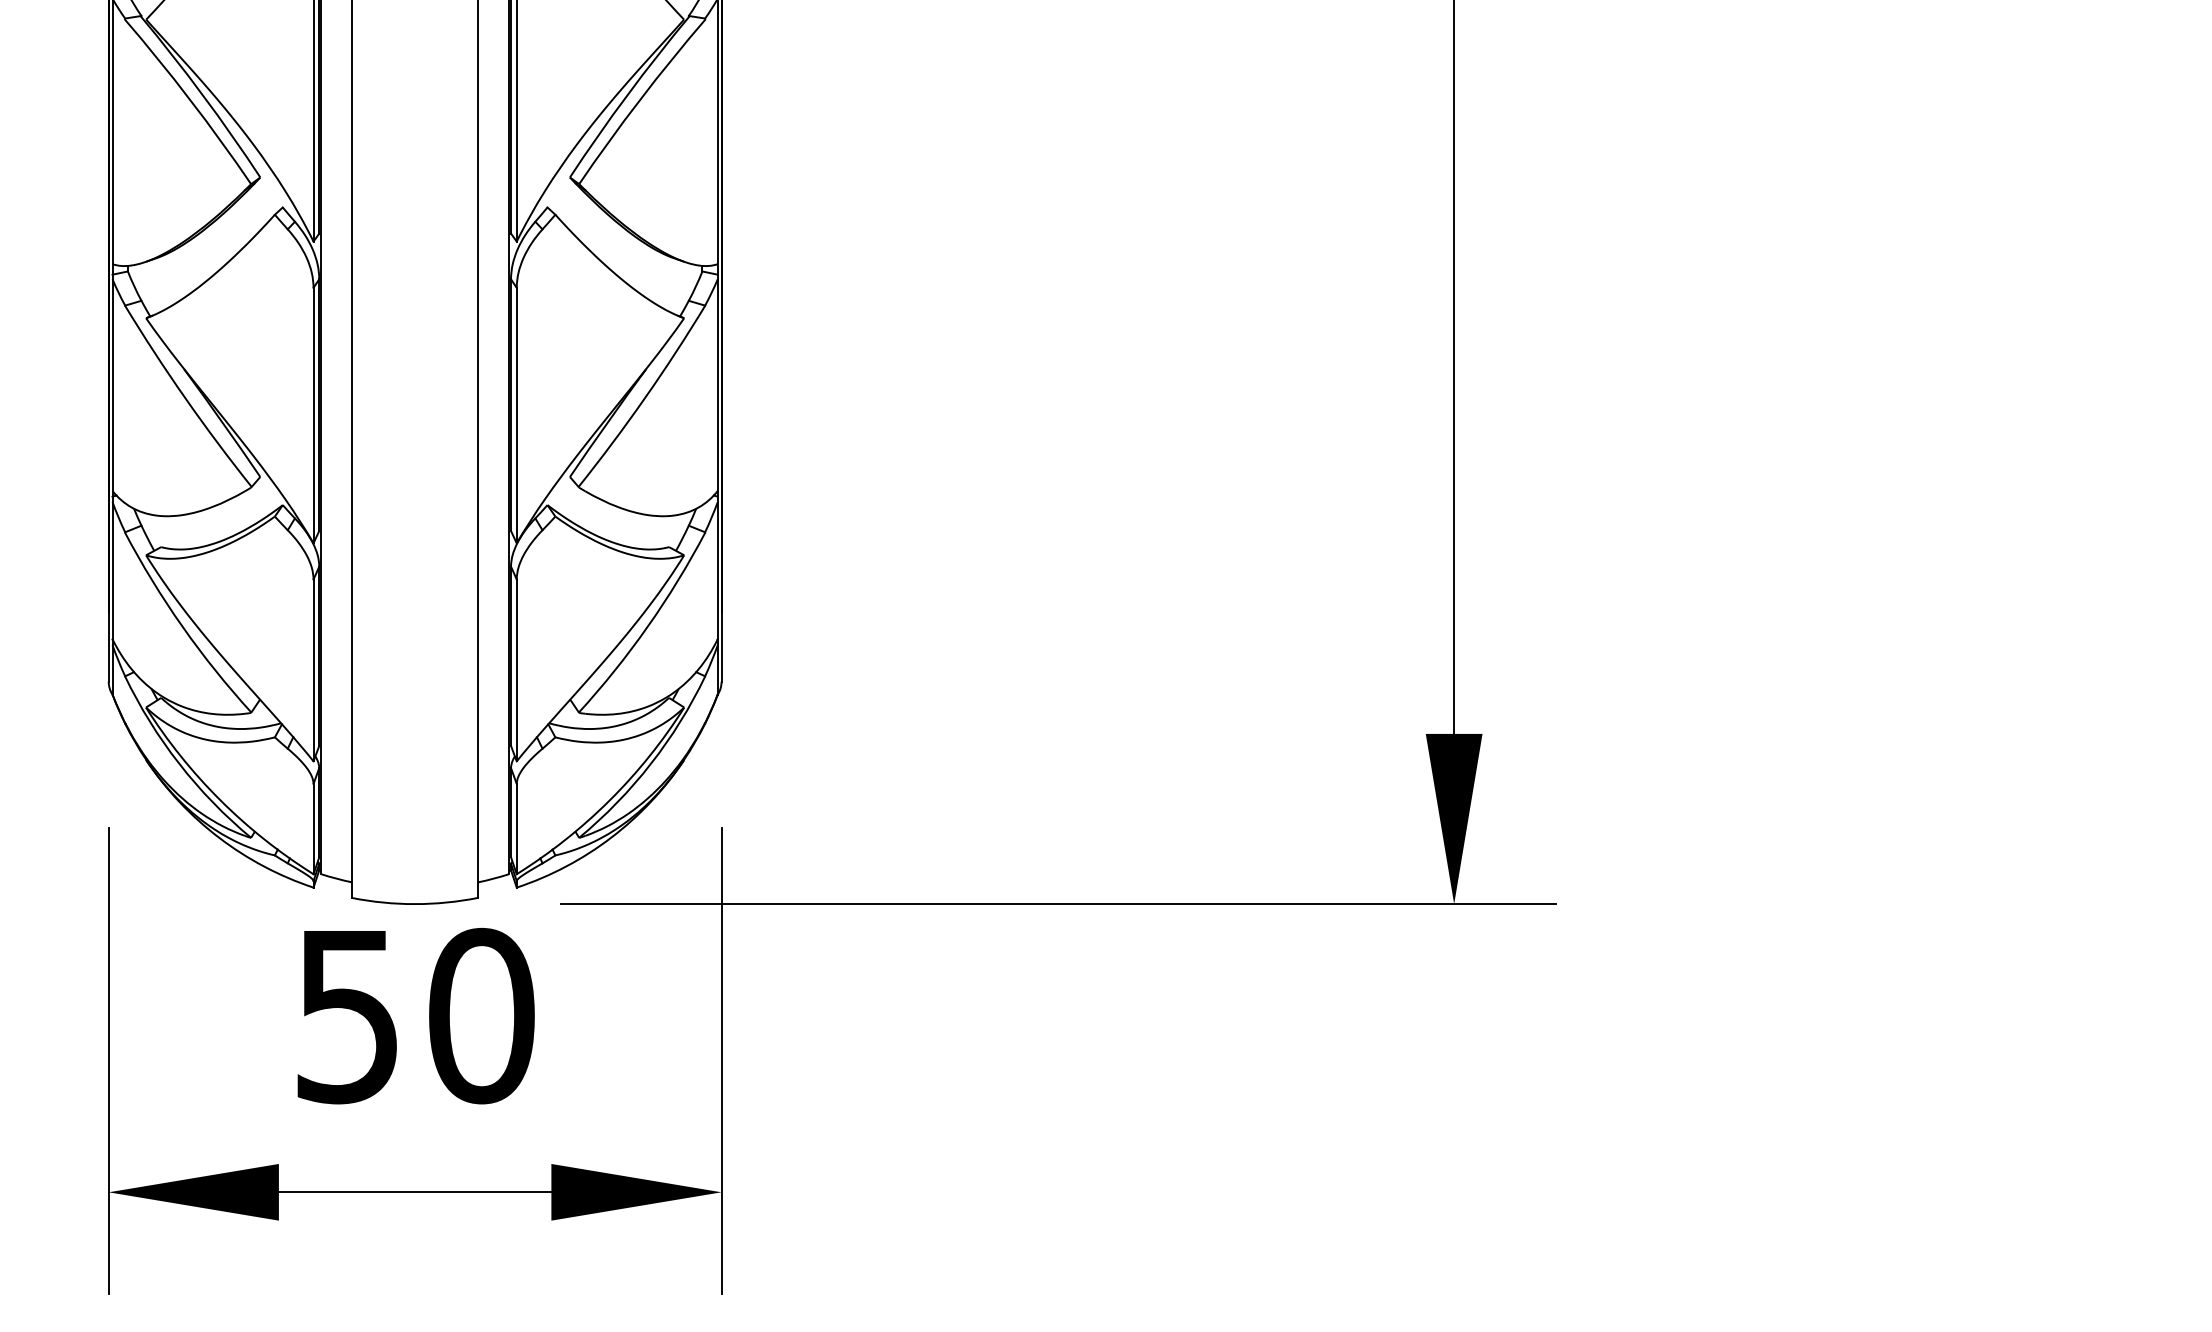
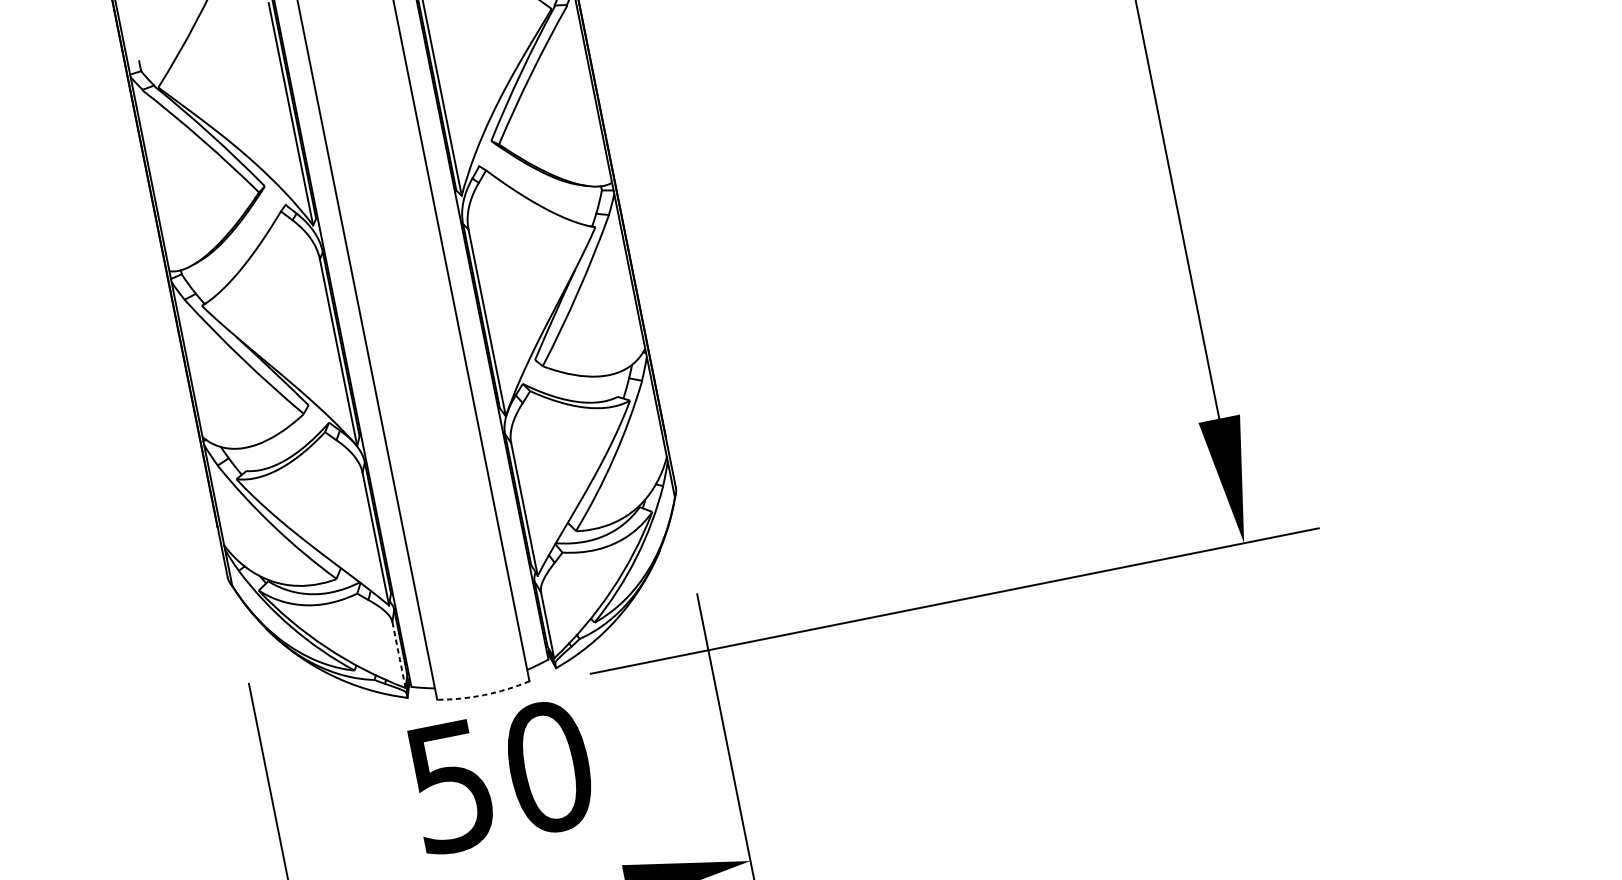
line: (313, 828) -> (398, 654), solid -> dashed
arc: (415, 904) -> (484, 695), solid -> dashed

